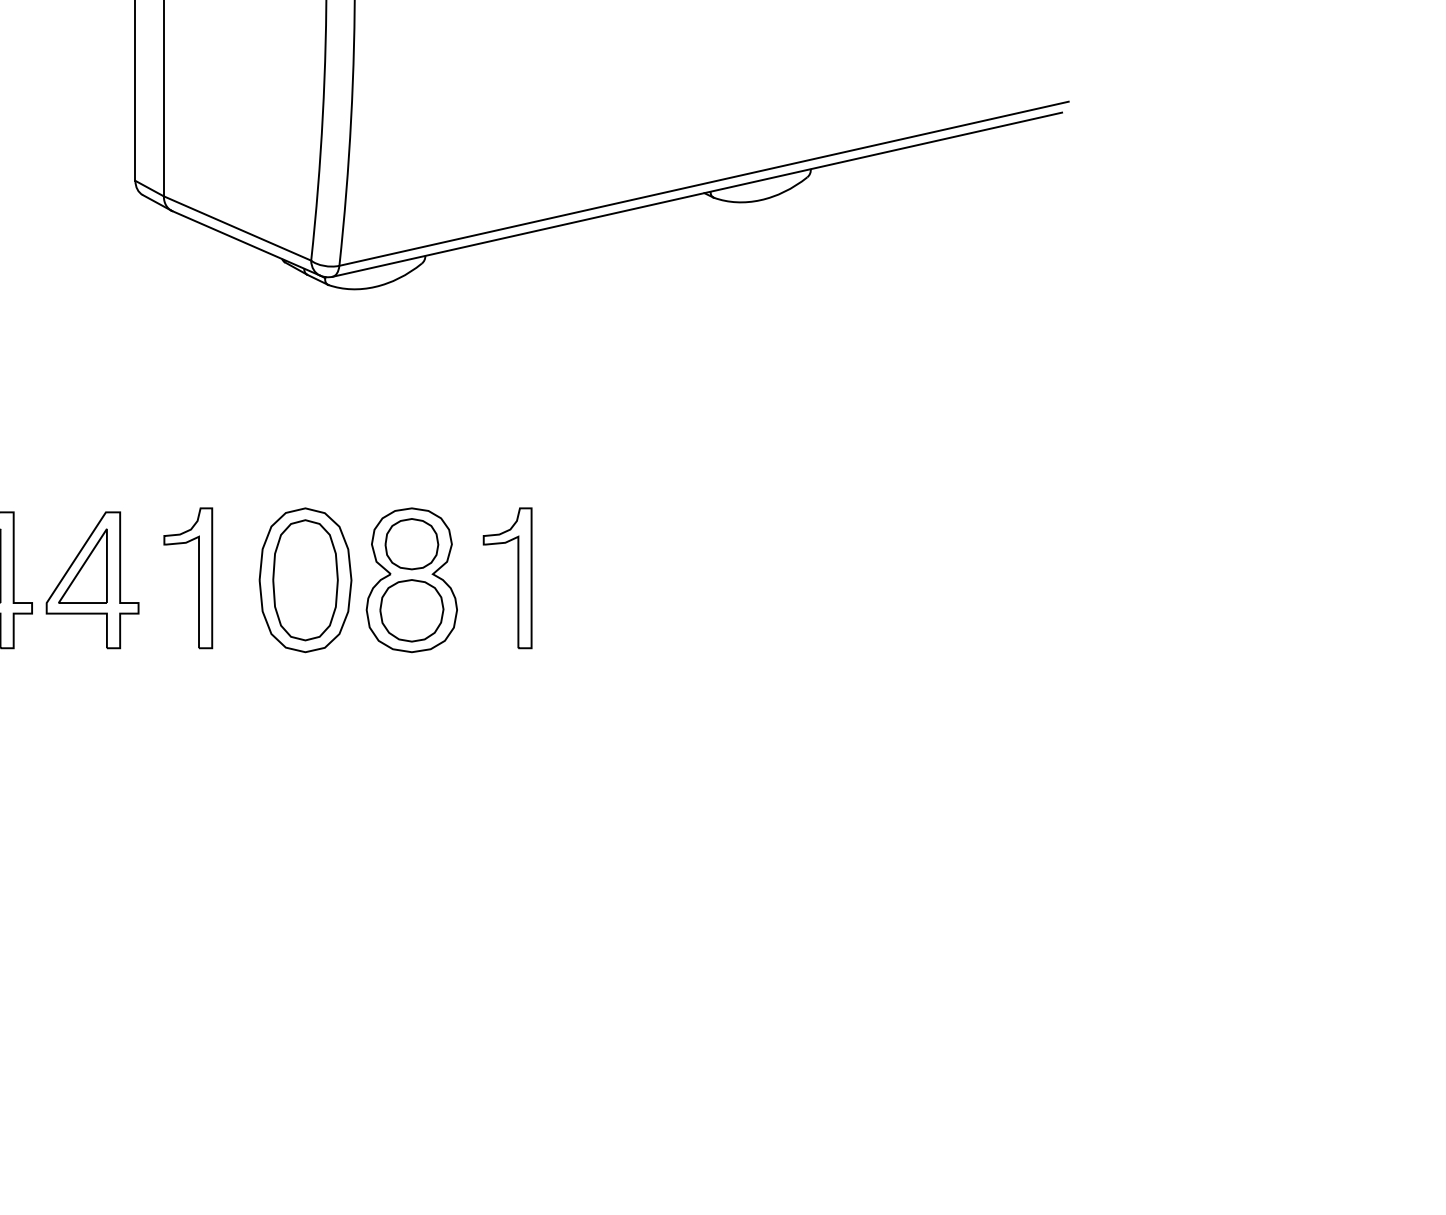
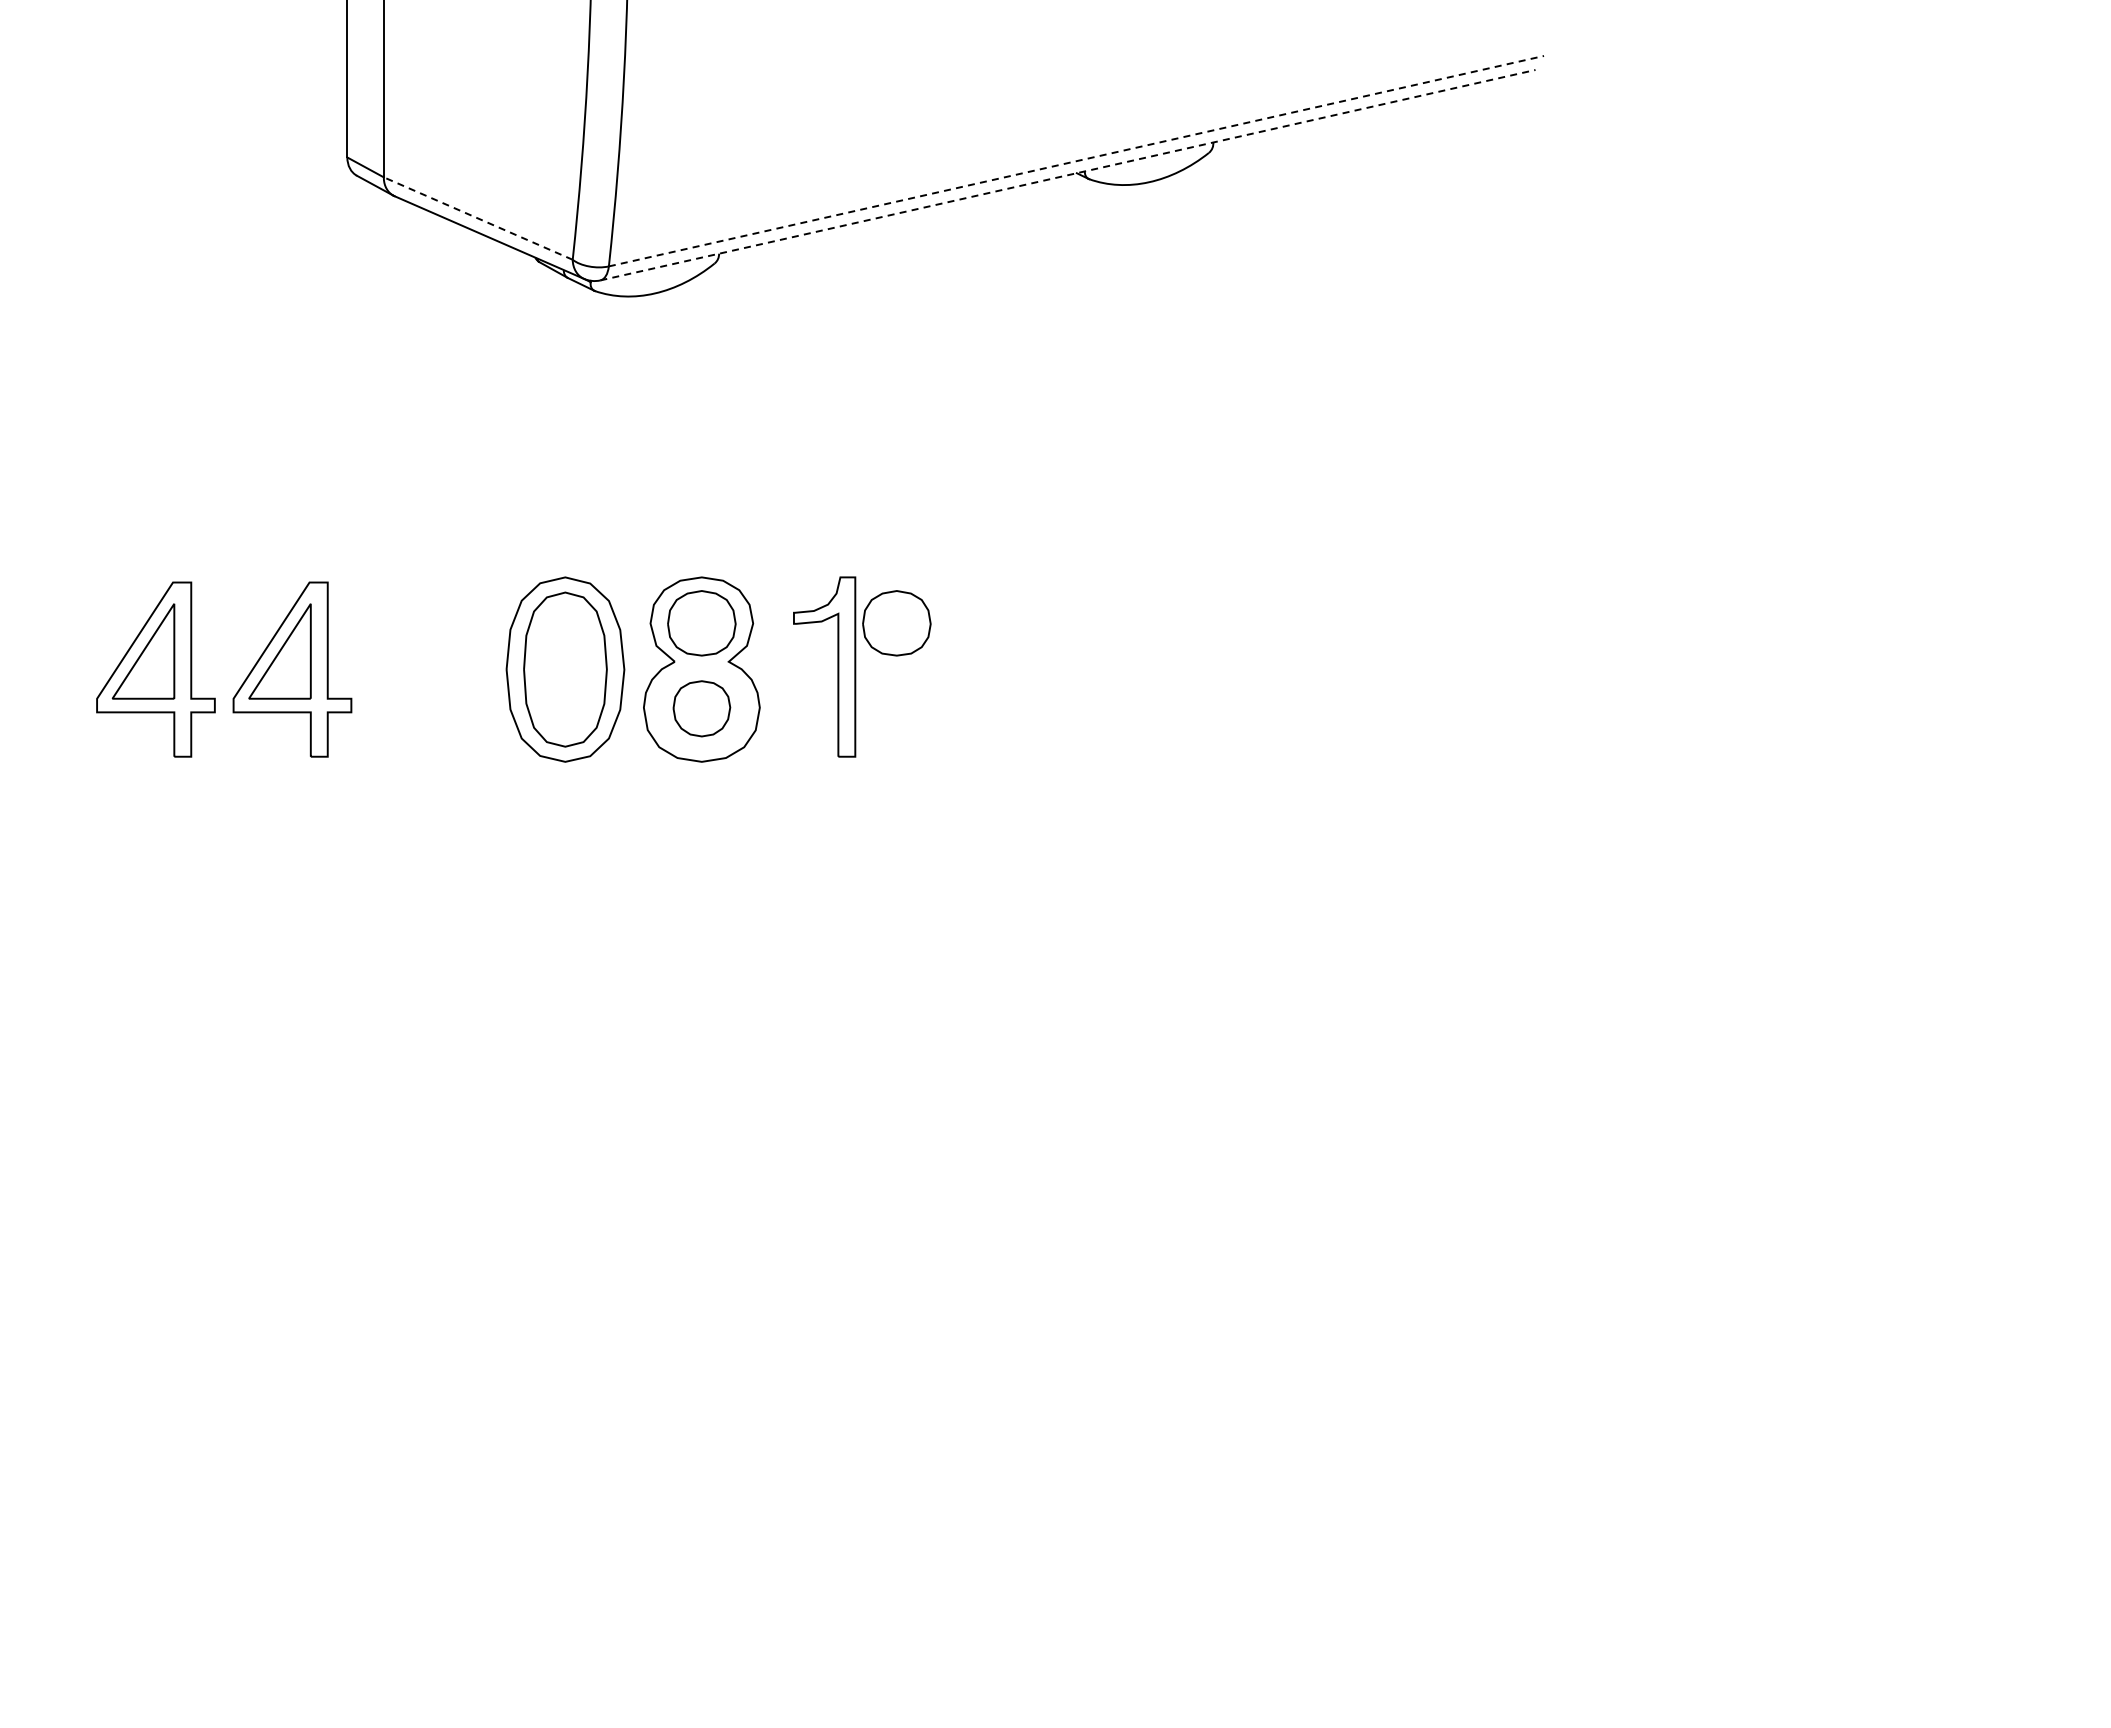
line: (704, 184) -> (1076, 161), solid -> dashed
line: (697, 194) -> (1068, 175), solid -> dashed
line: (236, 228) -> (477, 218), solid -> dashed
part: (563, 544) -> (896, 623), added
part: (198, 577) -> (428, 666), removed
part: (411, 610) -> (701, 708), size x0.7

